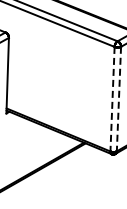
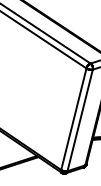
line: (112, 99) -> (73, 119), dashed -> solid
line: (118, 99) -> (79, 120), dashed -> solid

